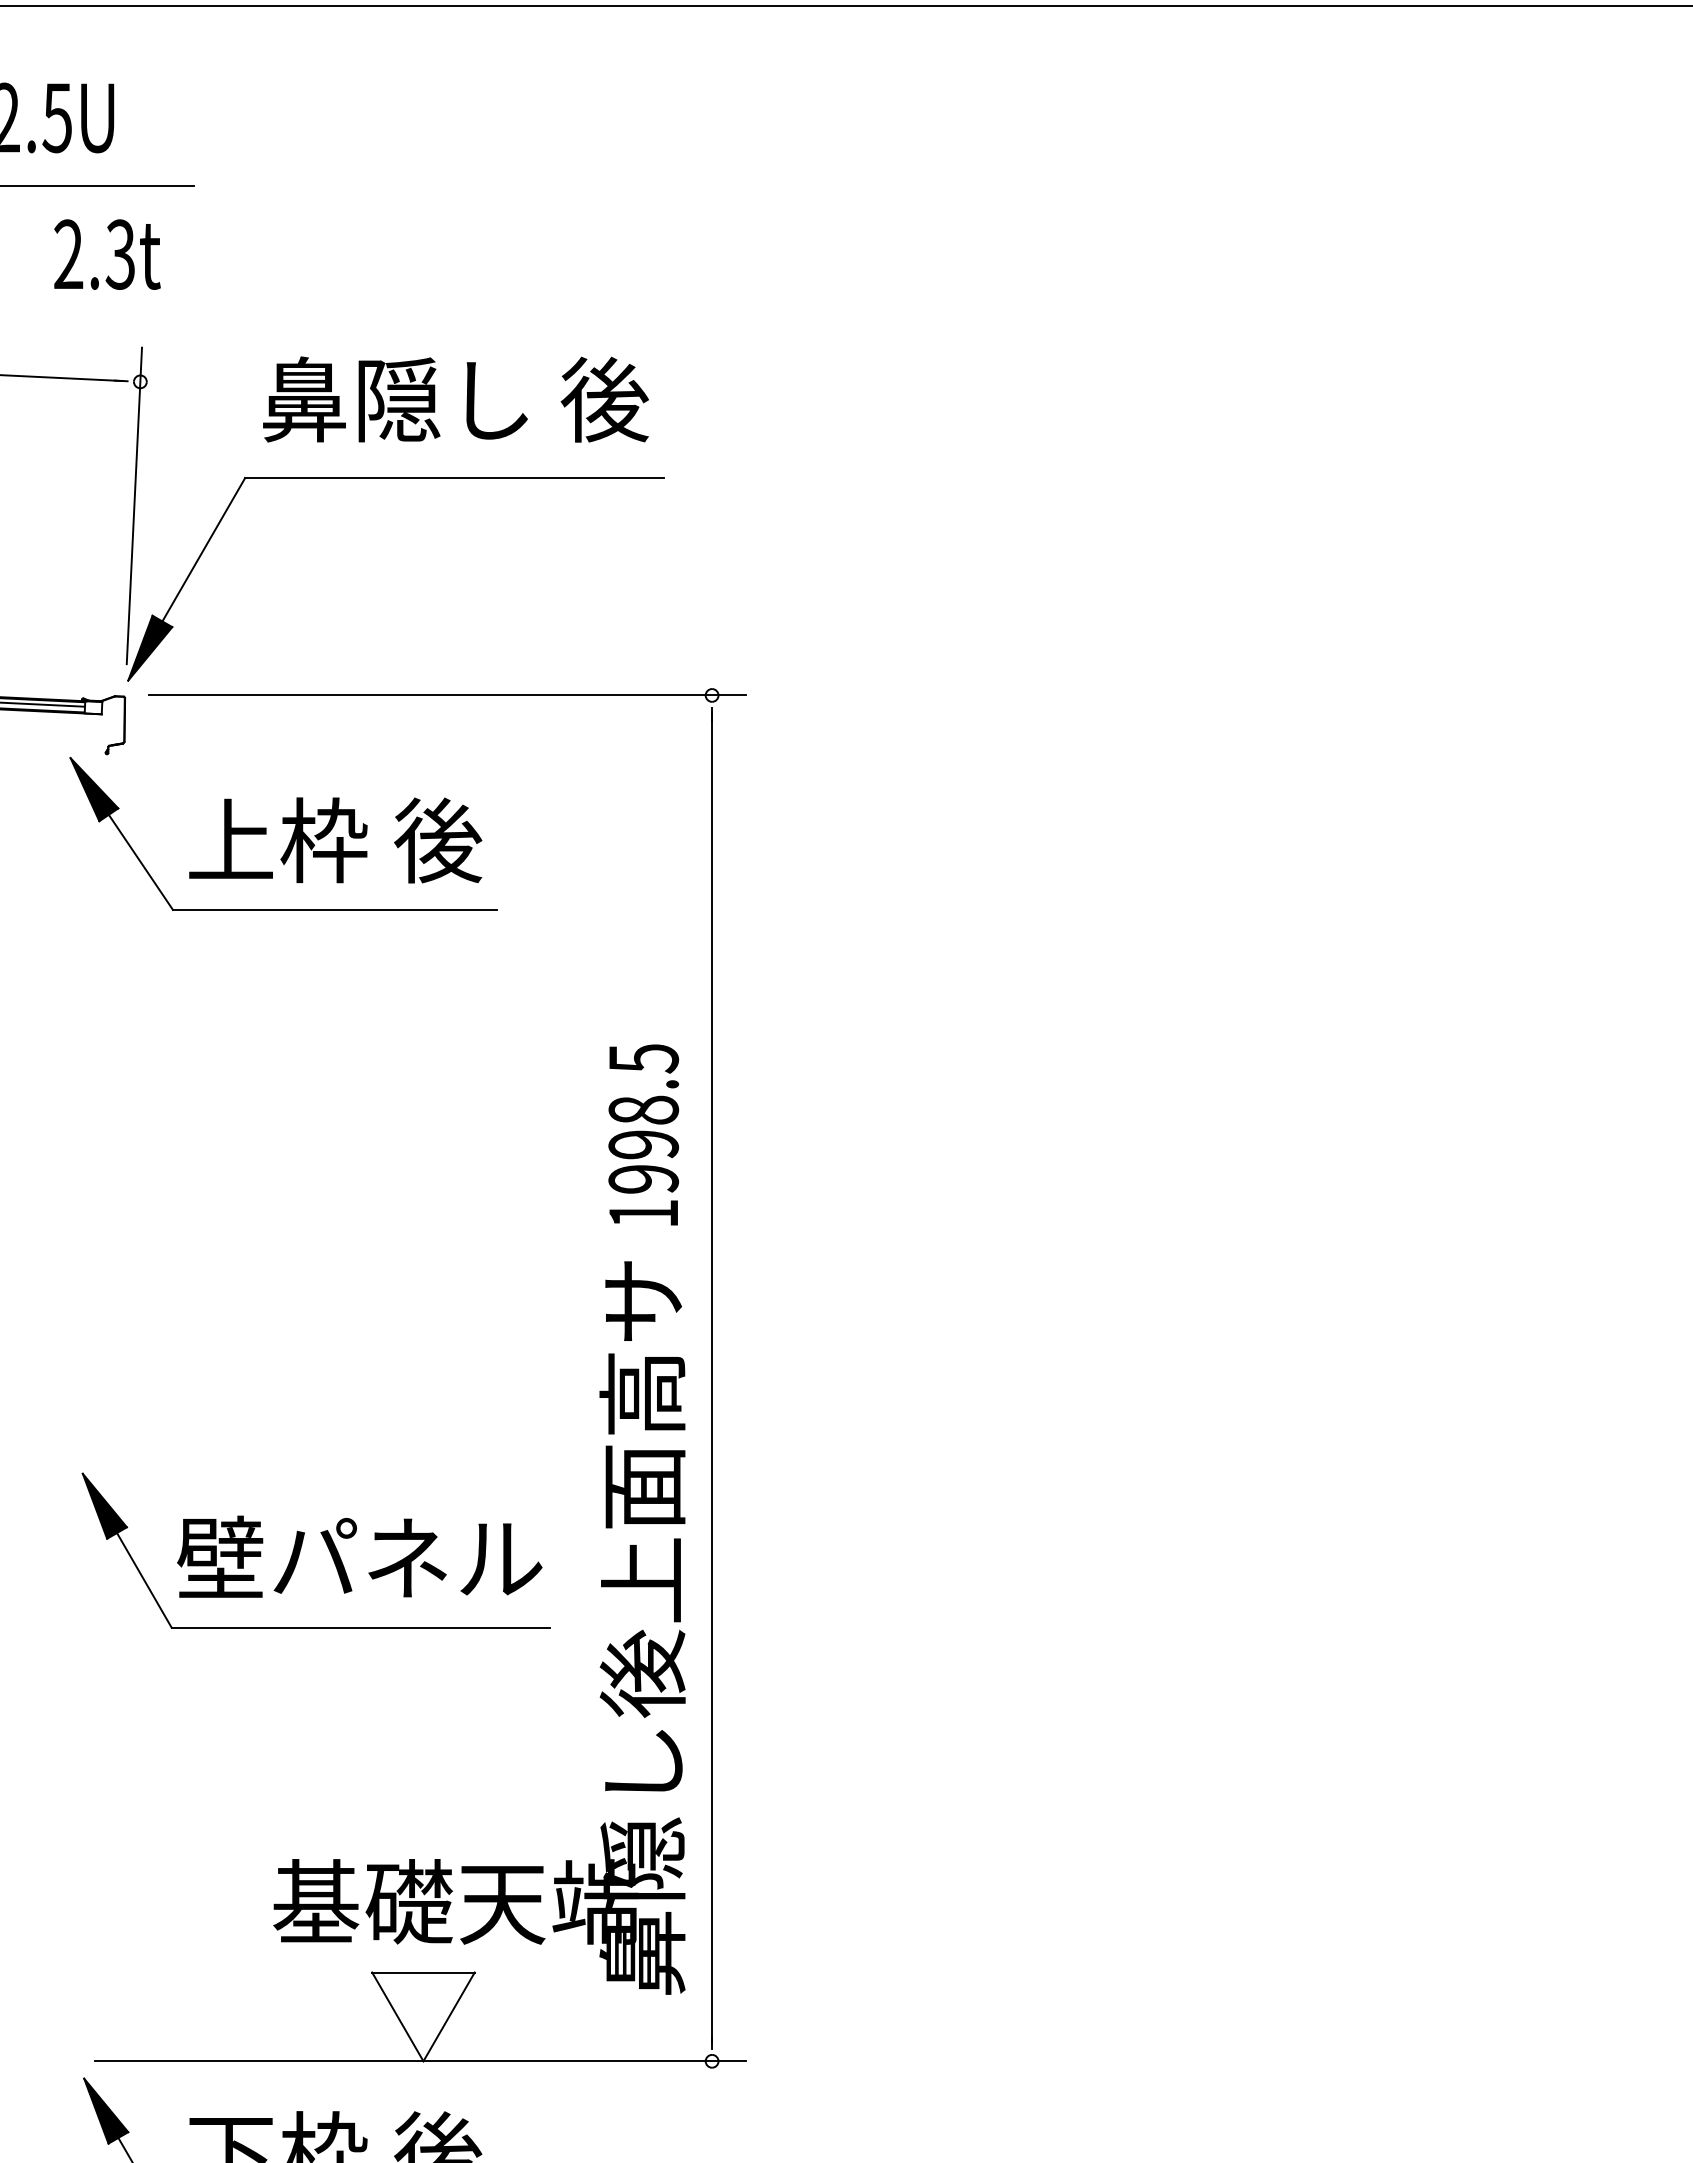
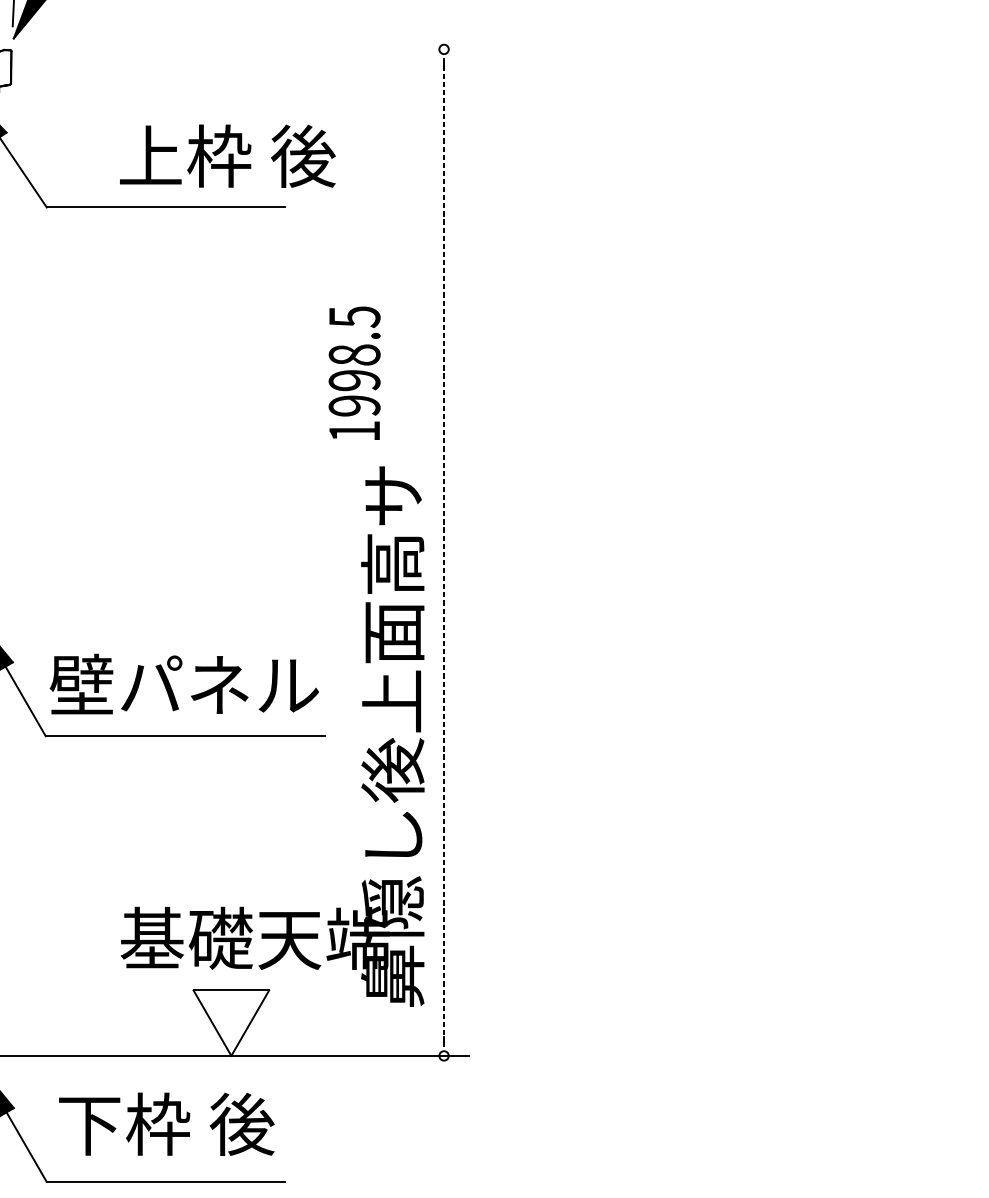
line: (447, 695) -> (249, 49), removed
text: (335, 840) -> (227, 156), moved
text: (643, 1134) -> (354, 372), moved
line: (712, 1378) -> (444, 552), solid -> dashed

